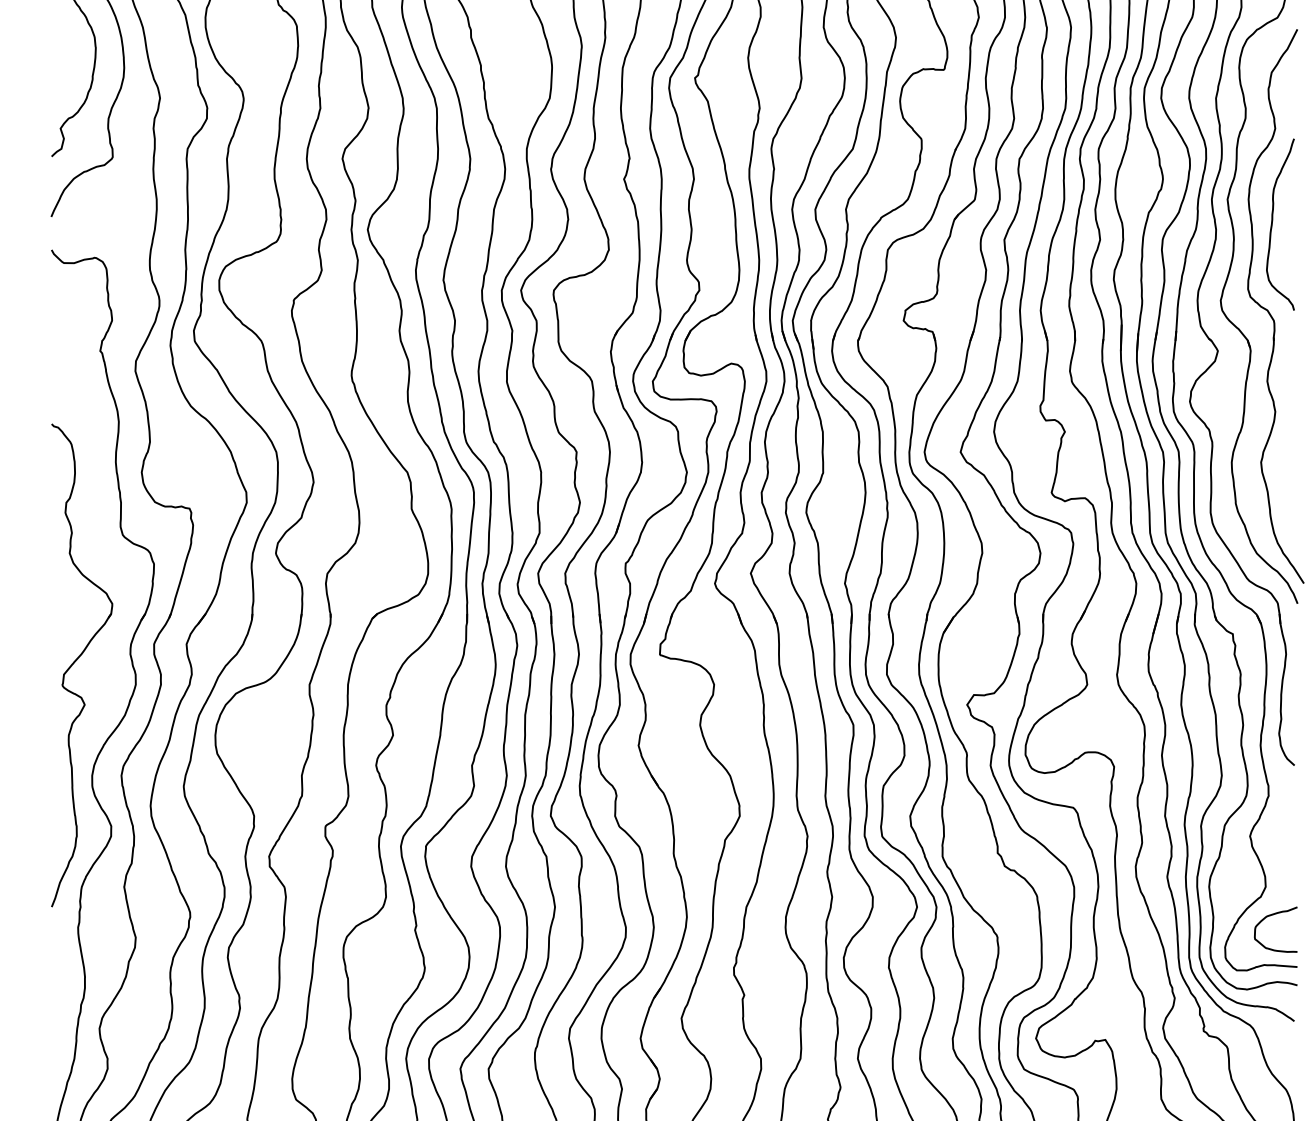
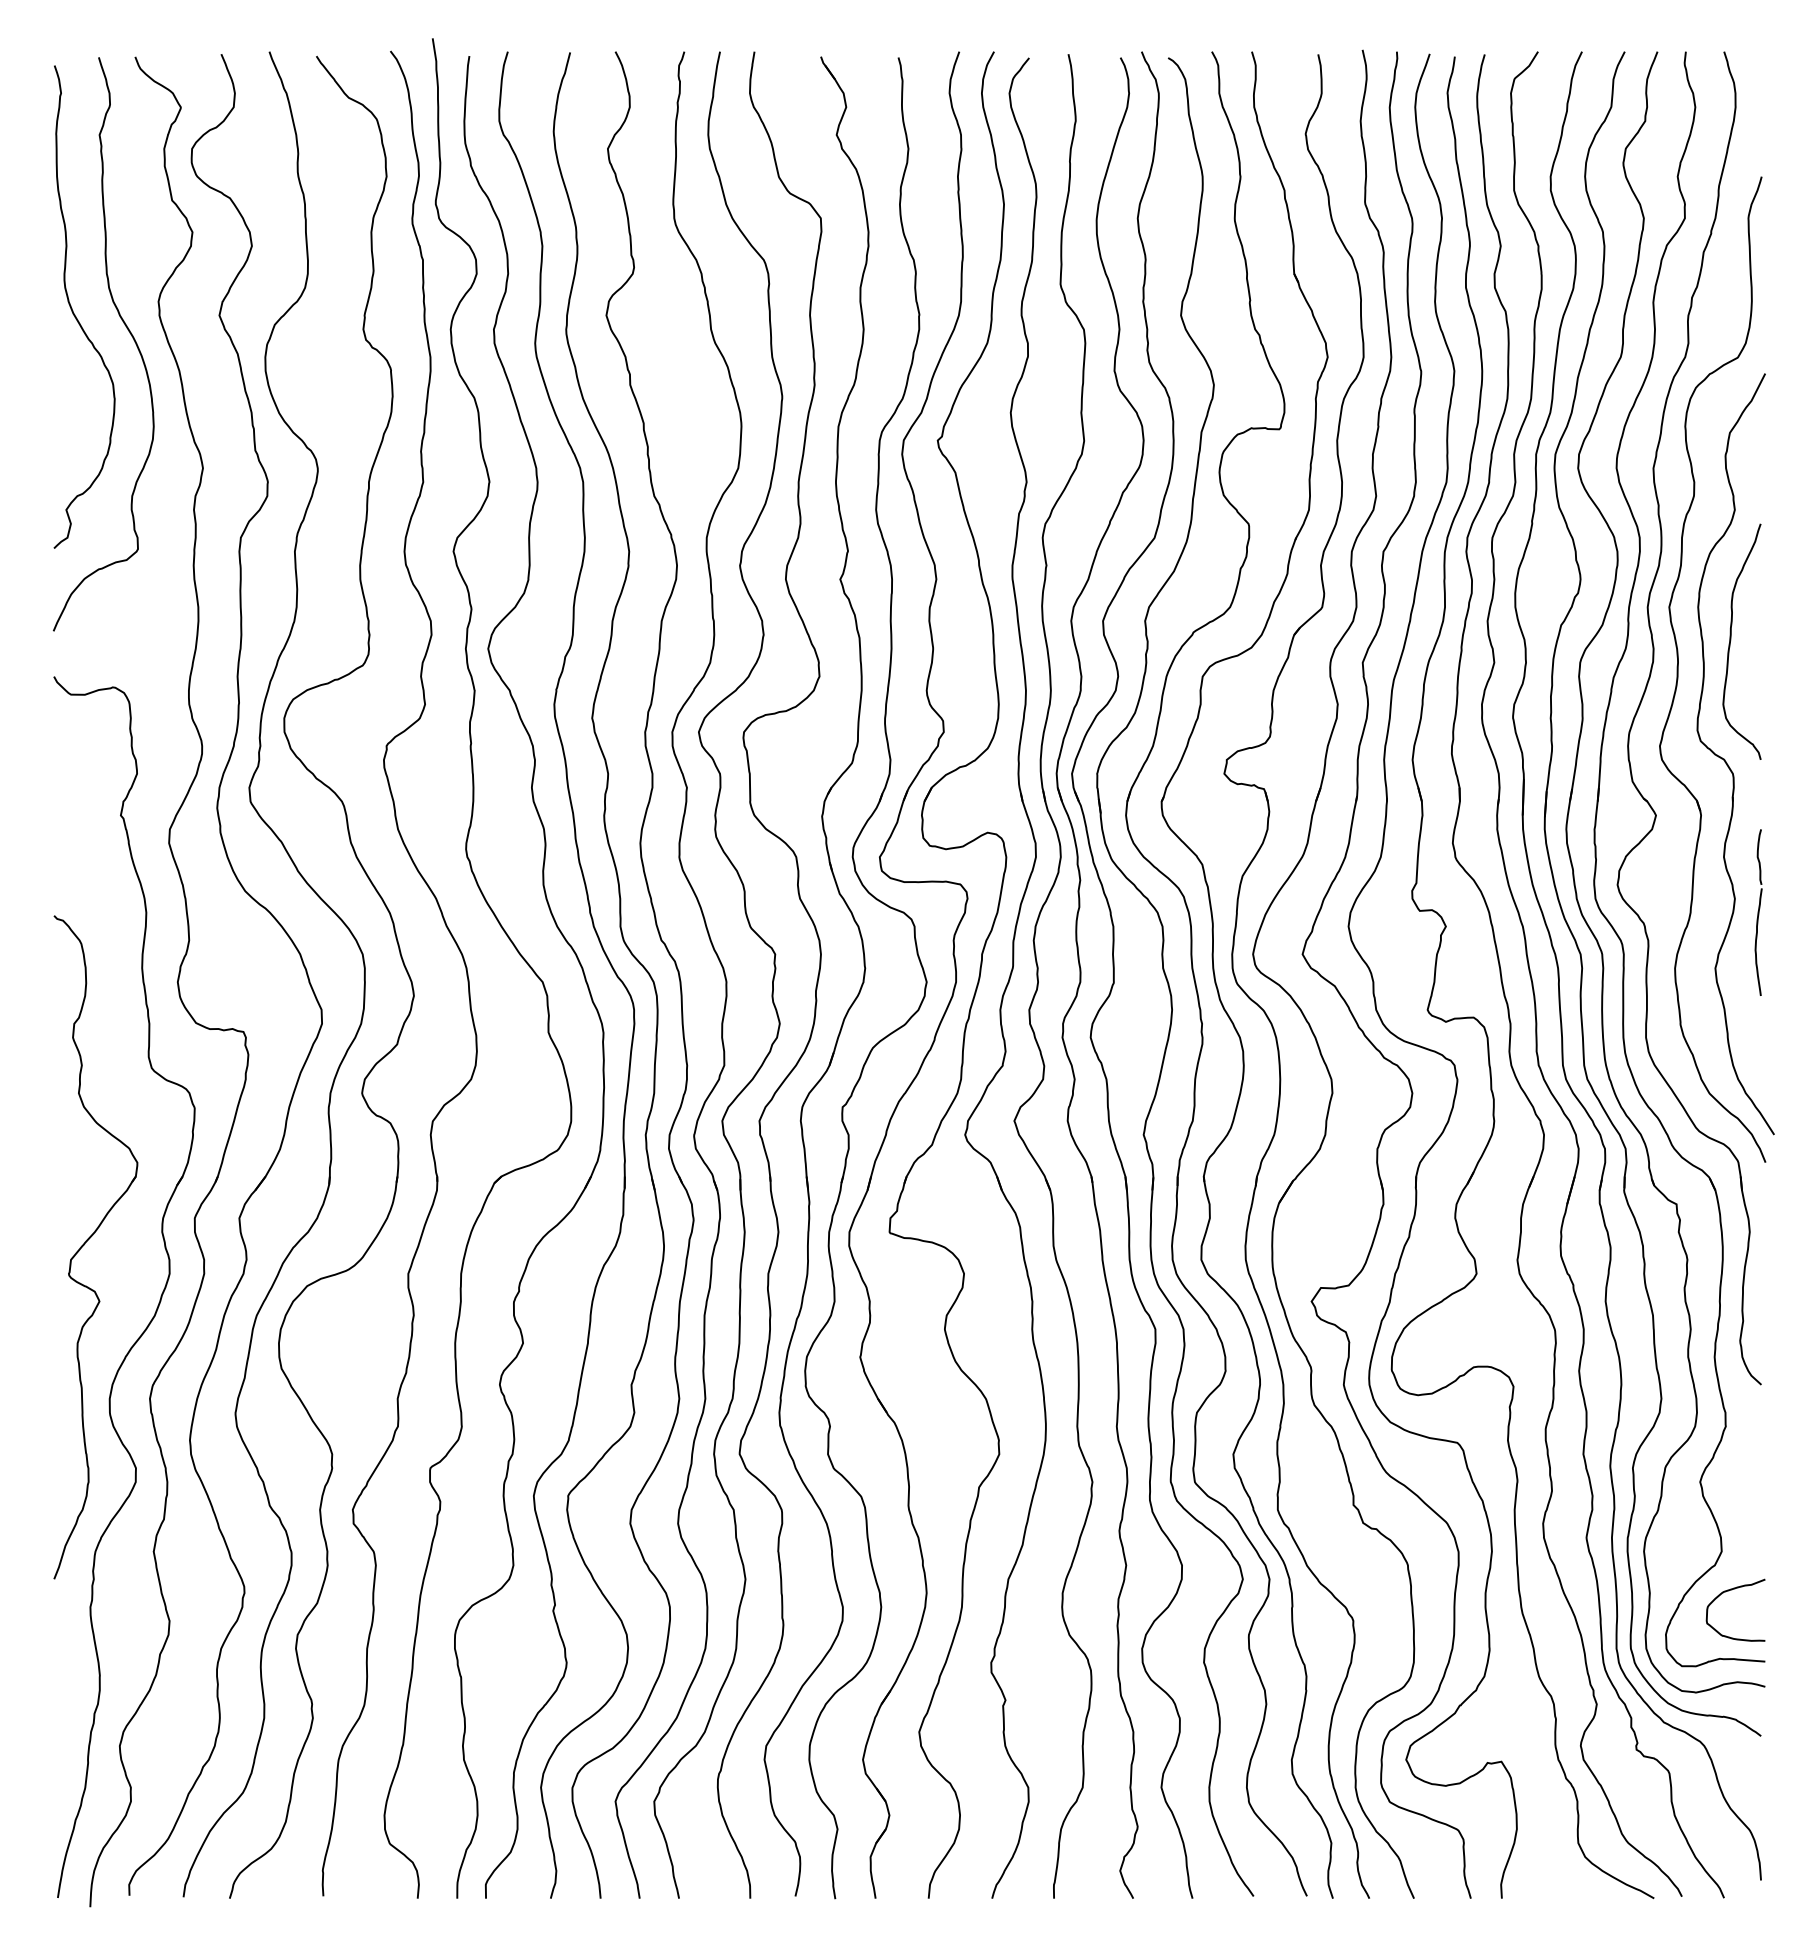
part: (1292, 421) -> (1758, 912), added

